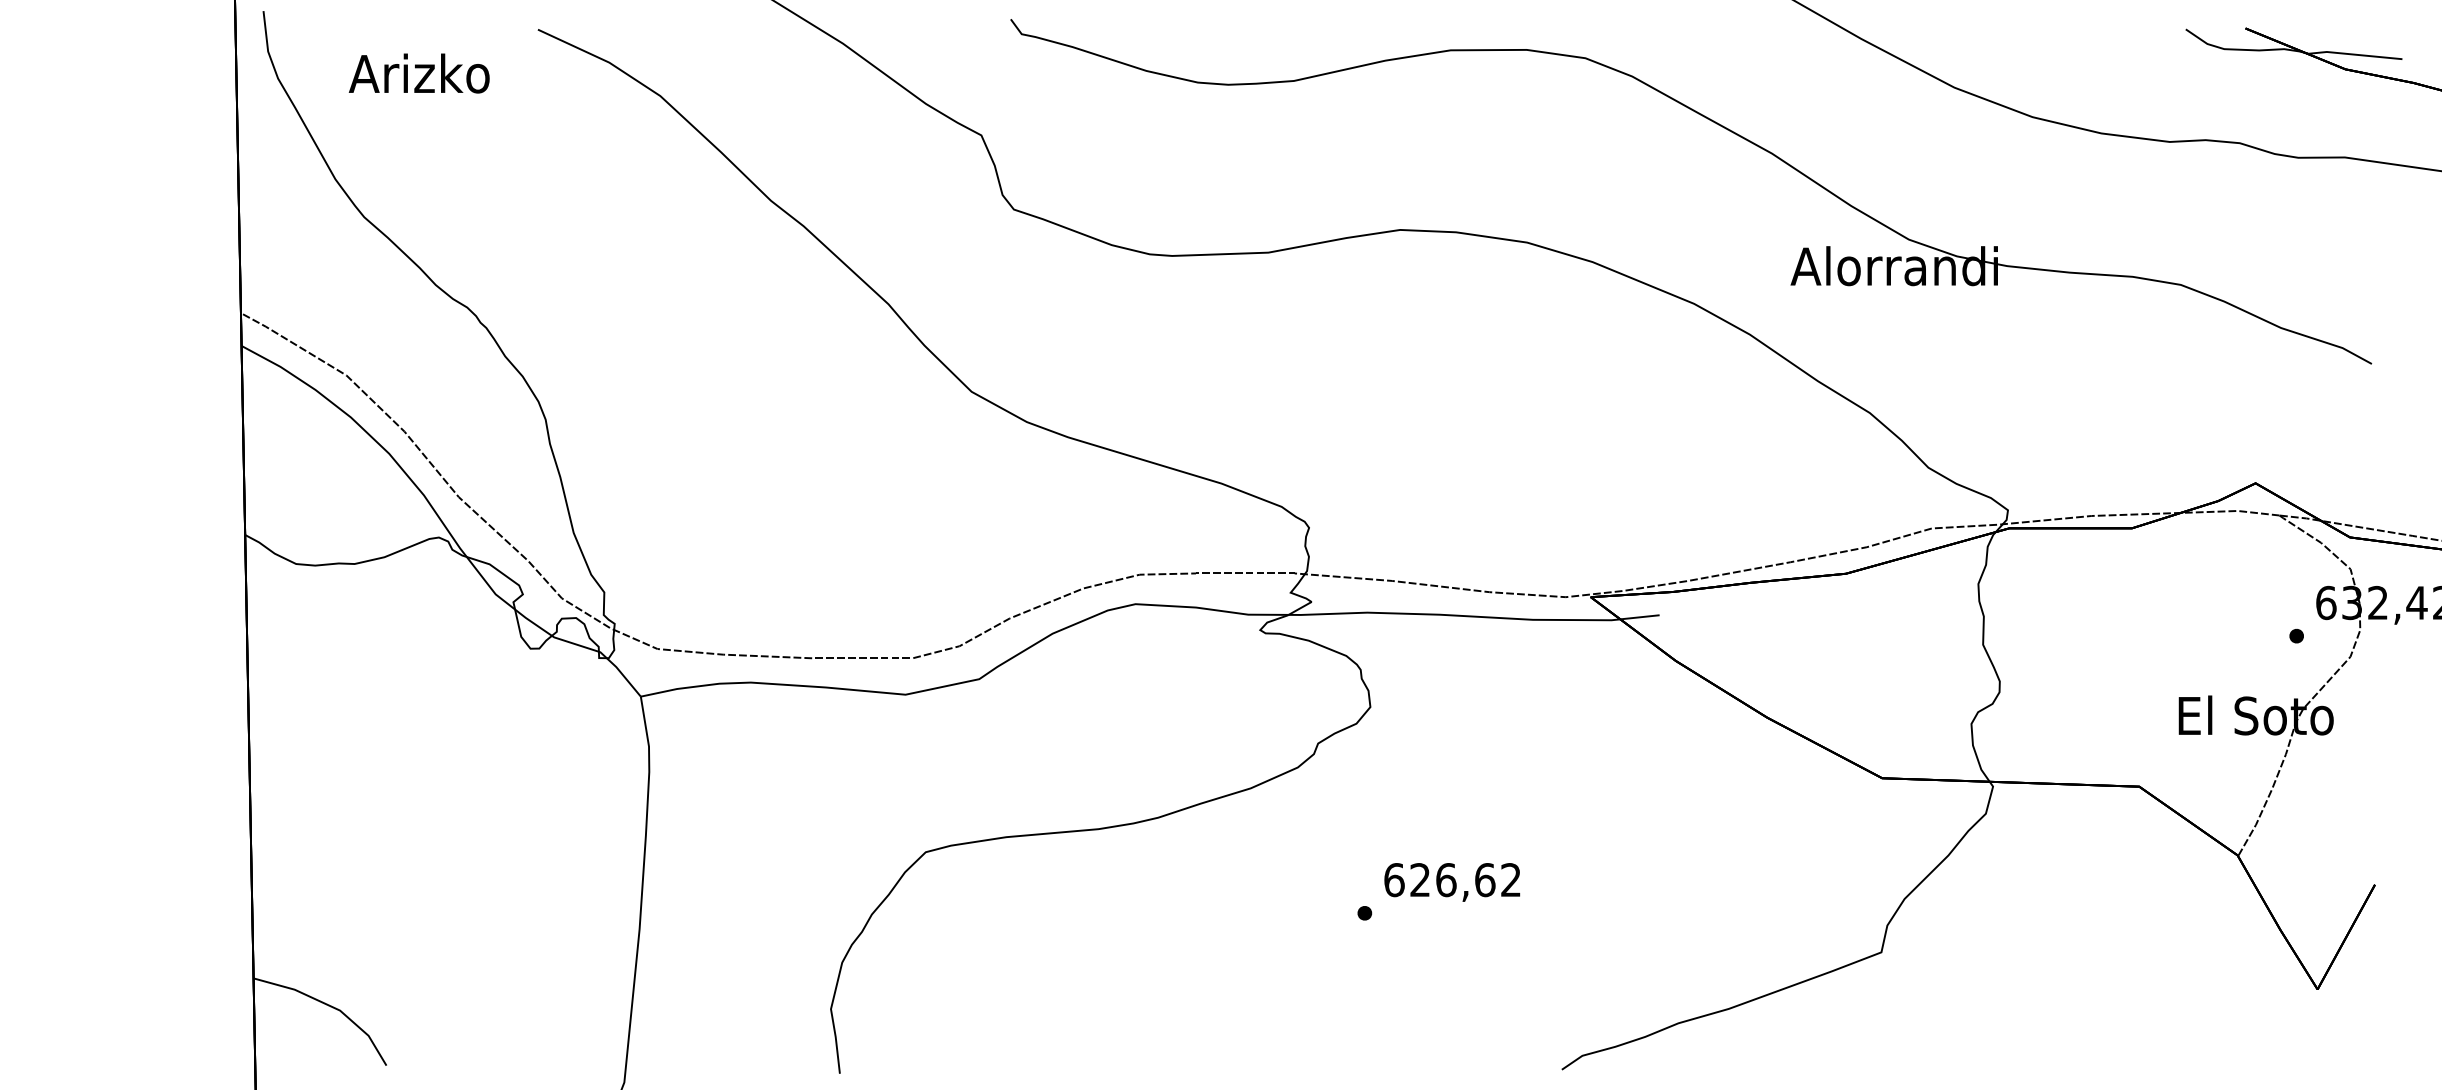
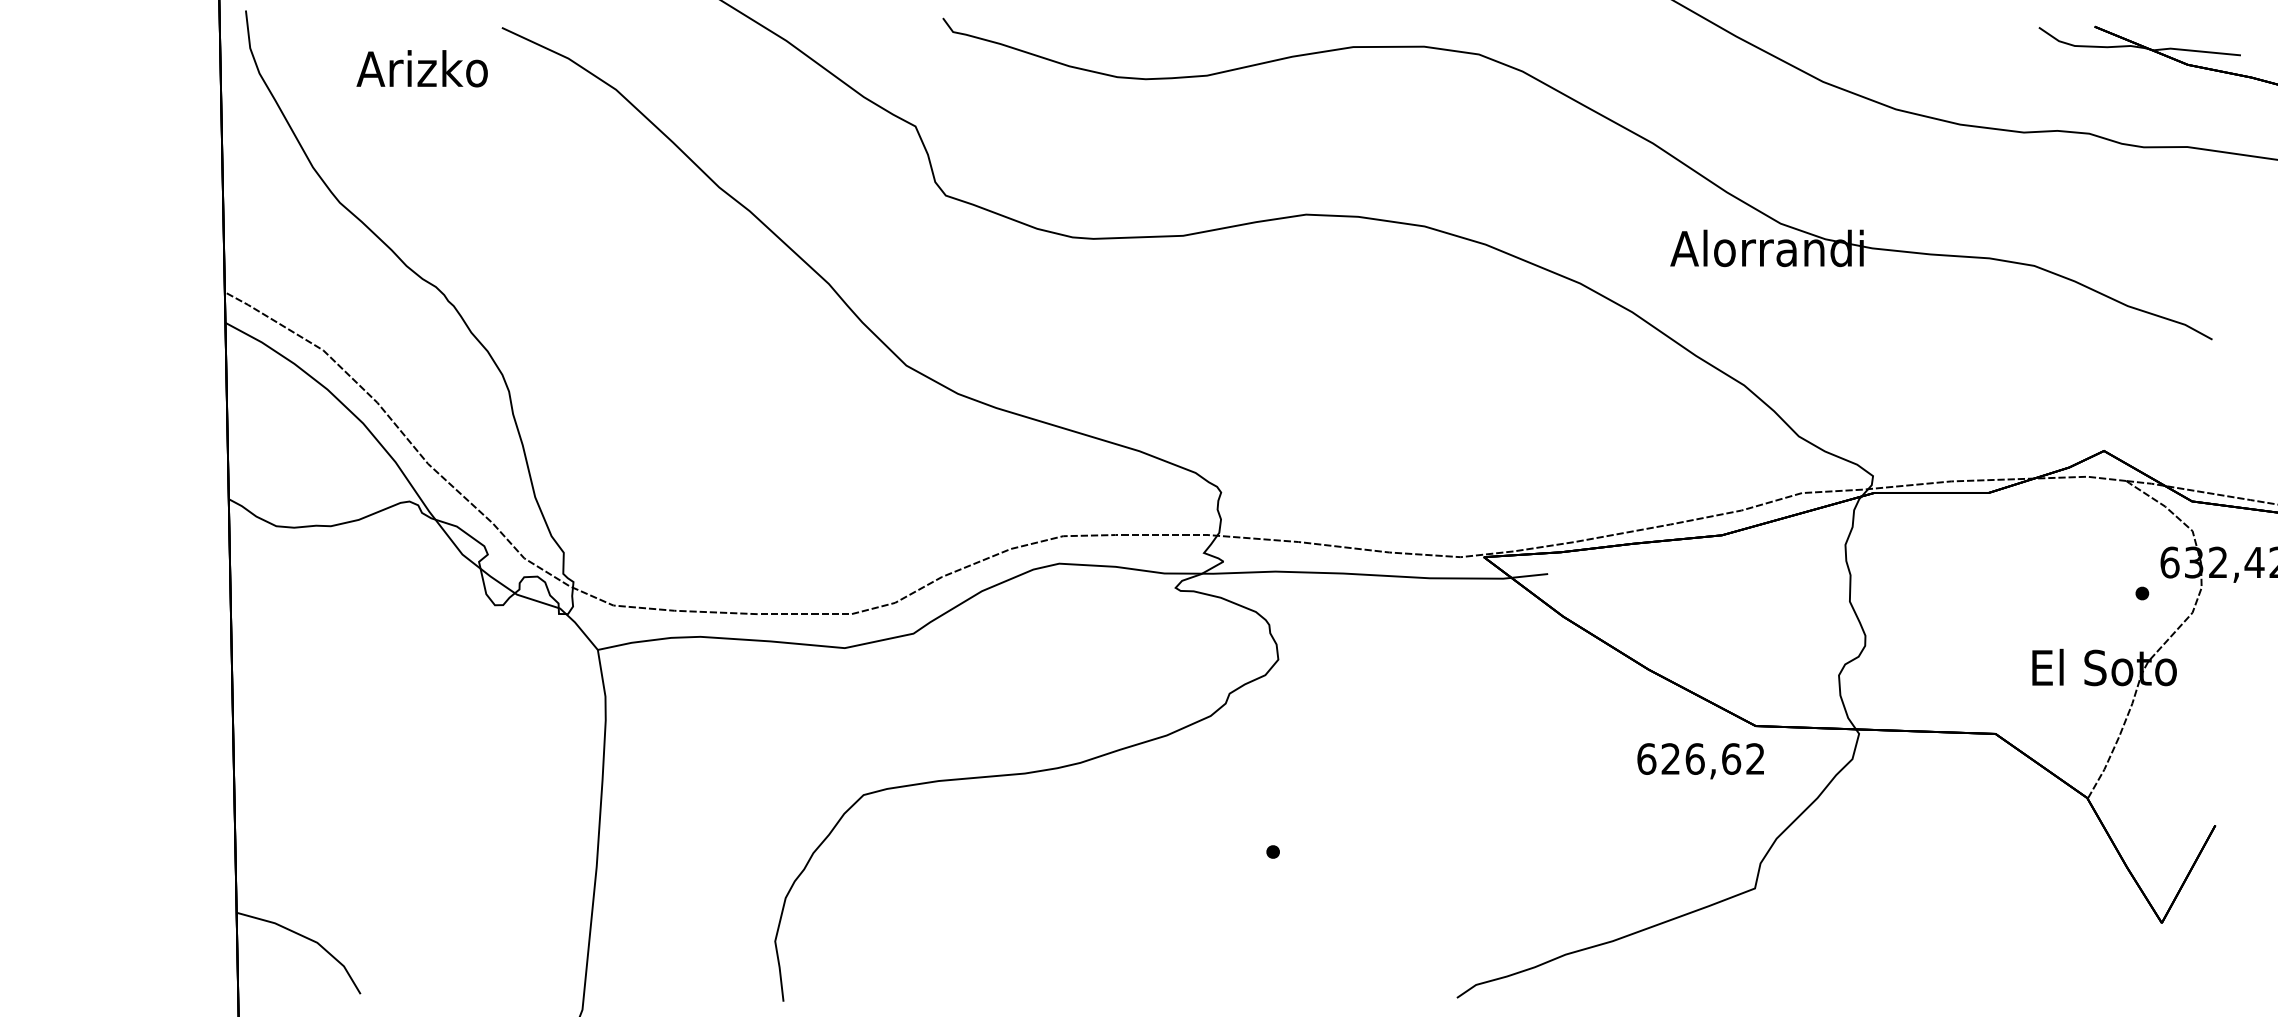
text: (418, 73) -> (421, 68), moved
text: (1452, 882) -> (1700, 761), moved

